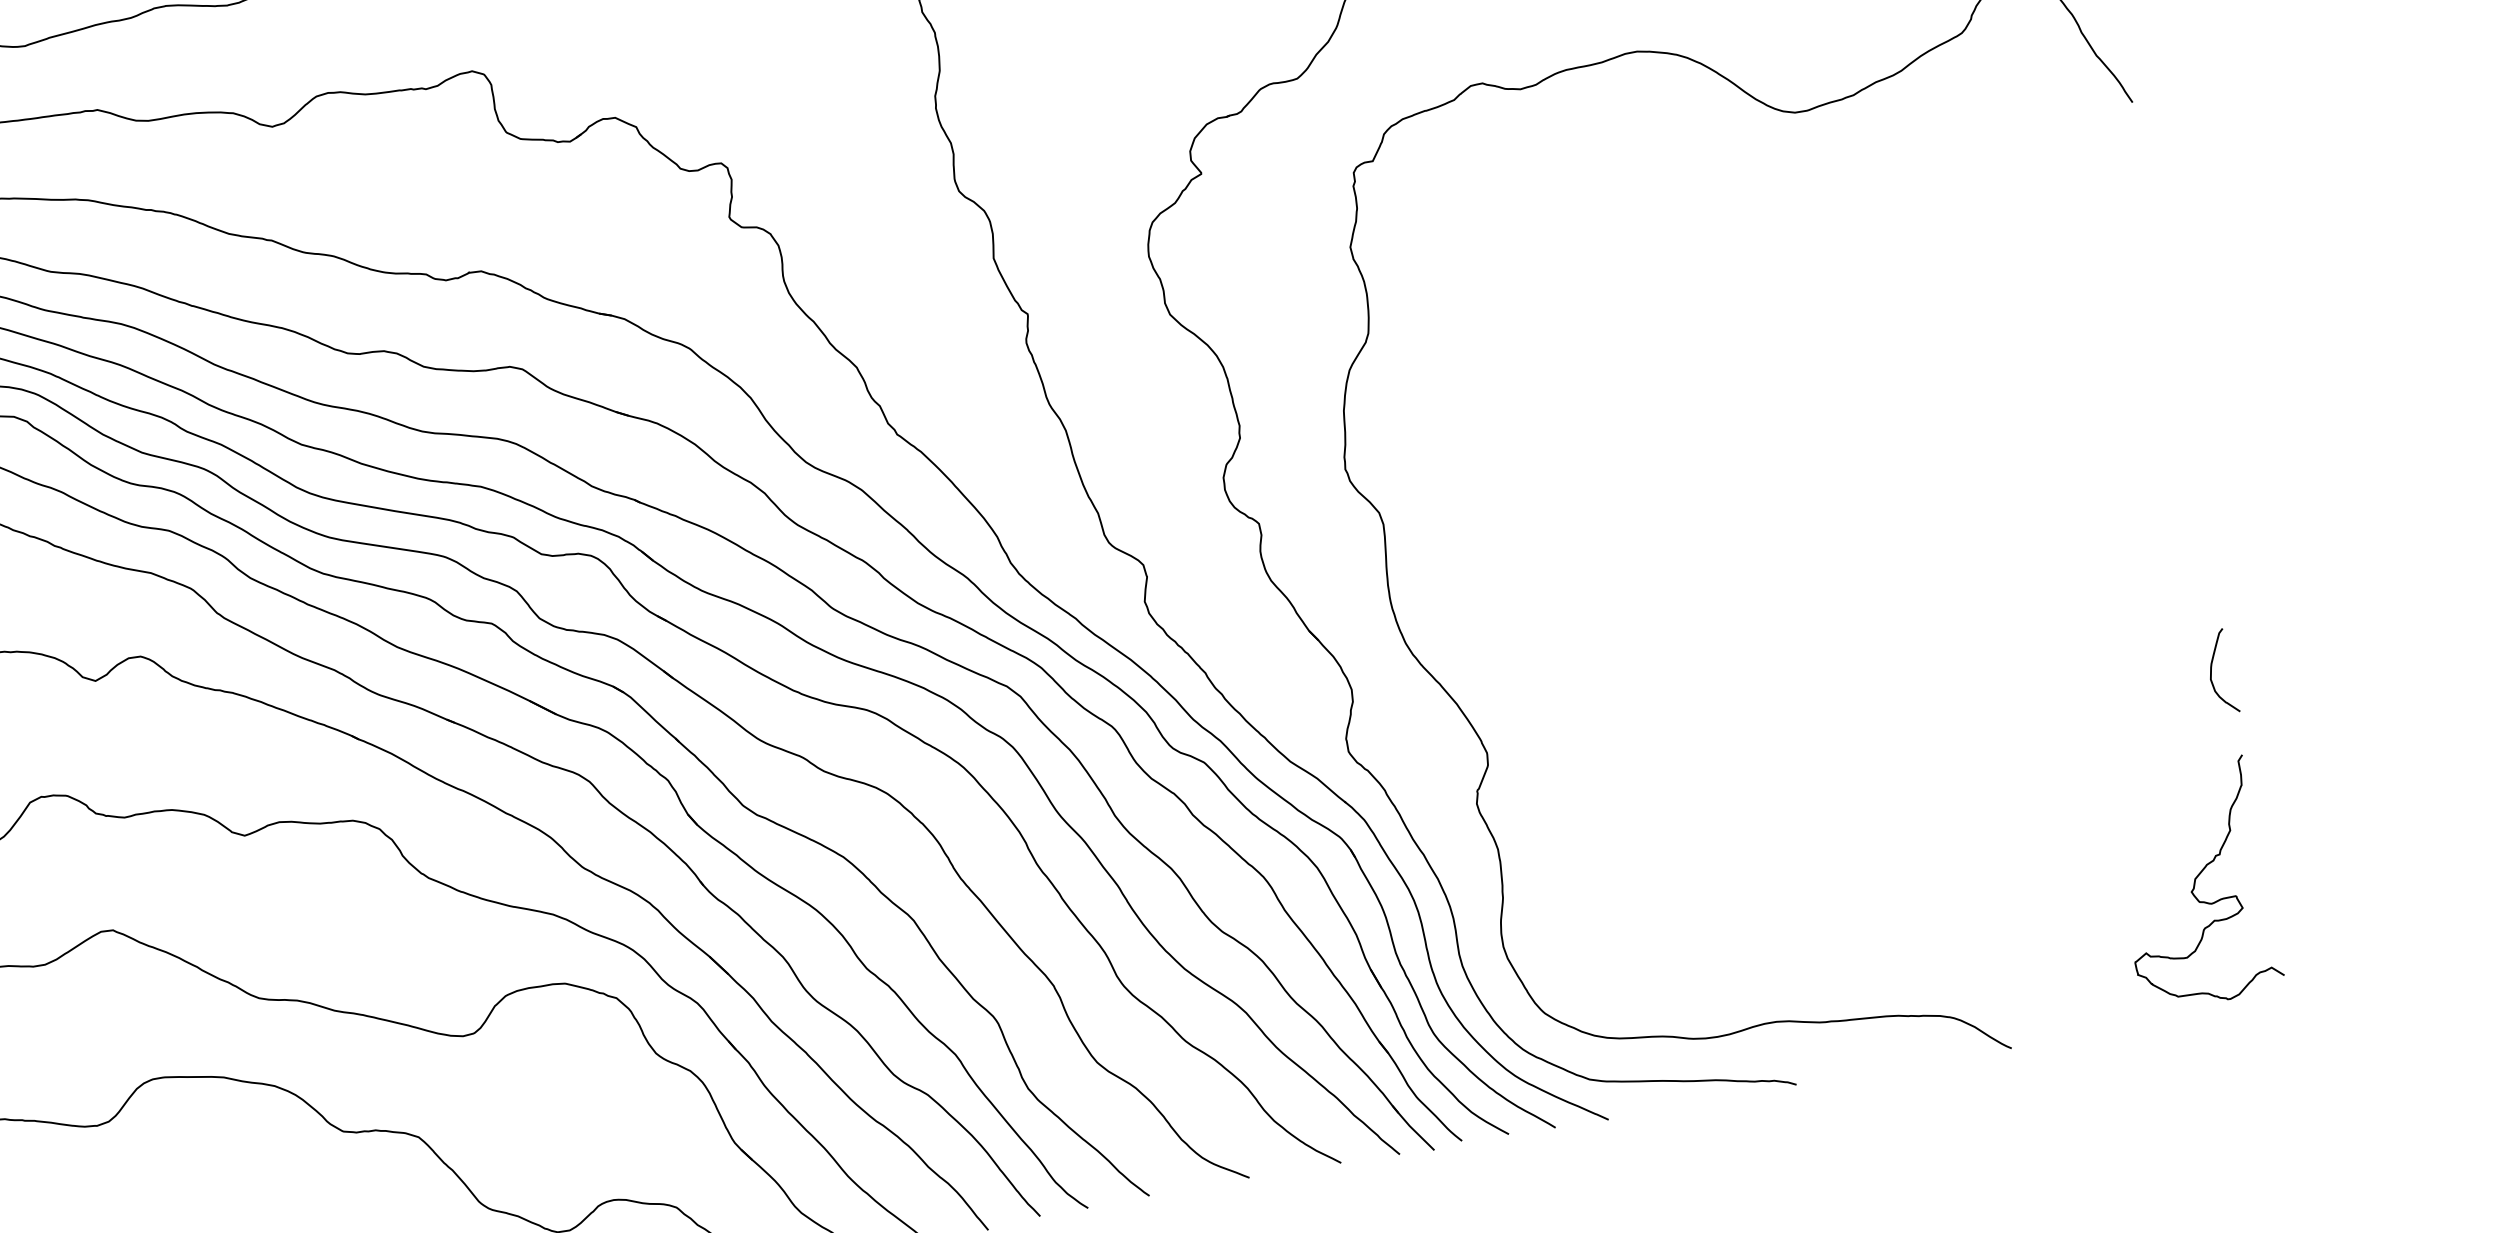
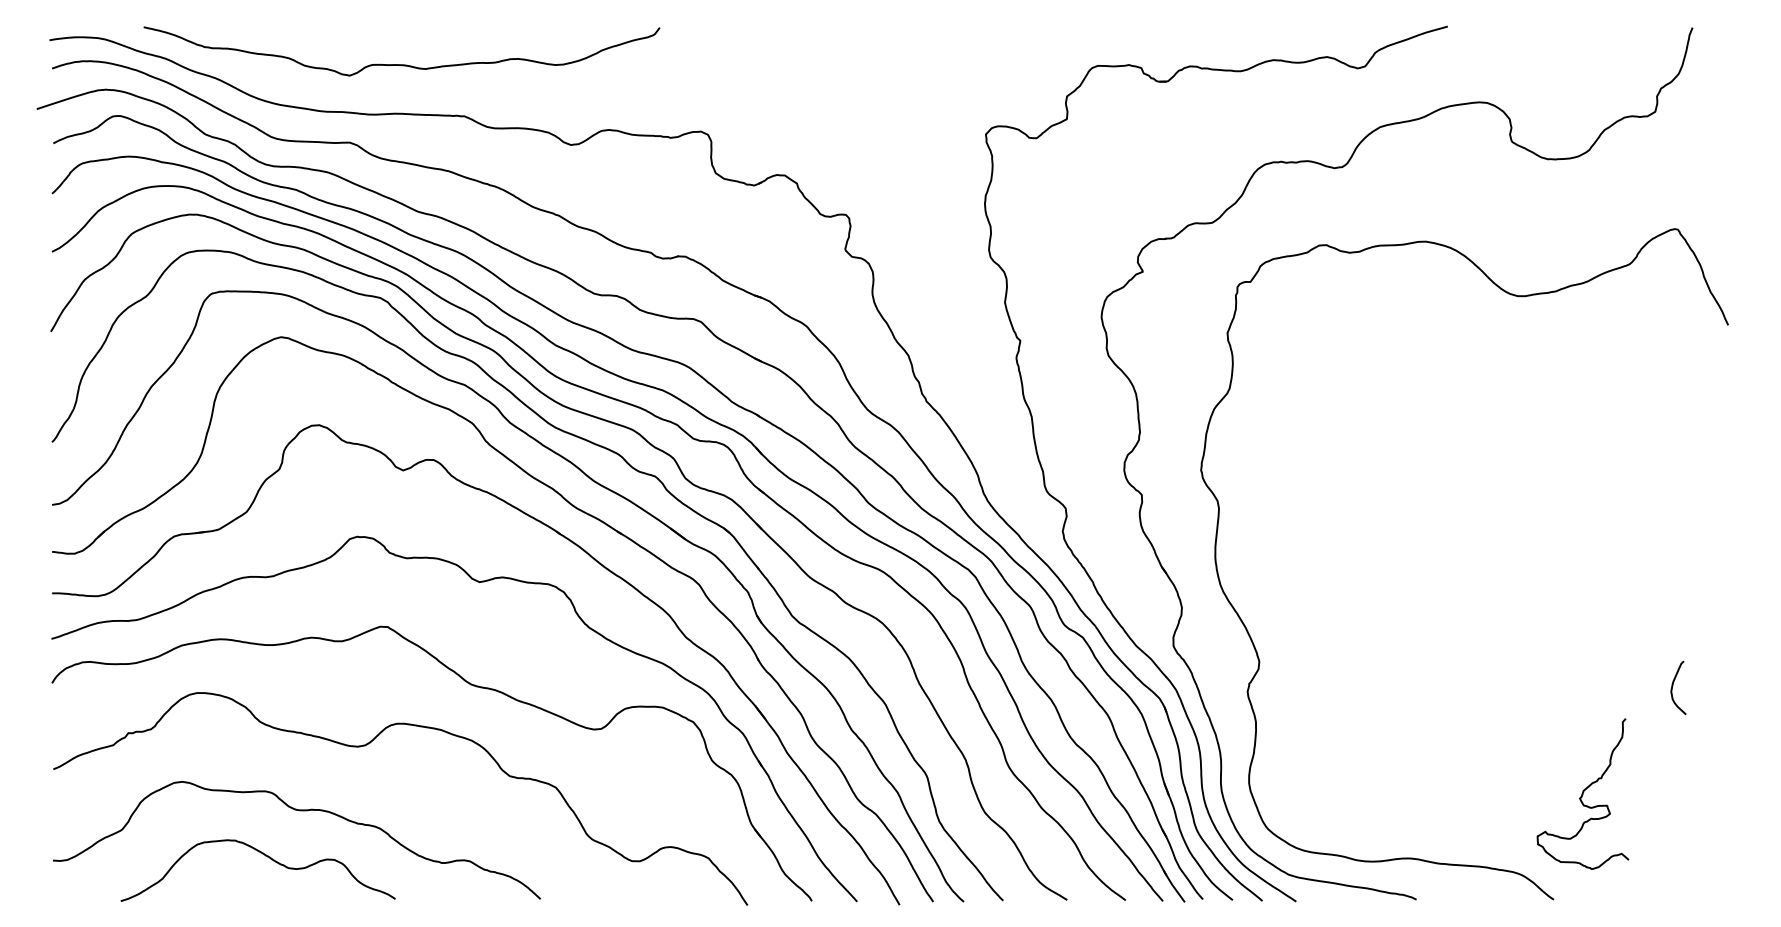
curve: (2213, 670) -> (1673, 686), moved
curve: (2194, 883) -> (1582, 793), moved

